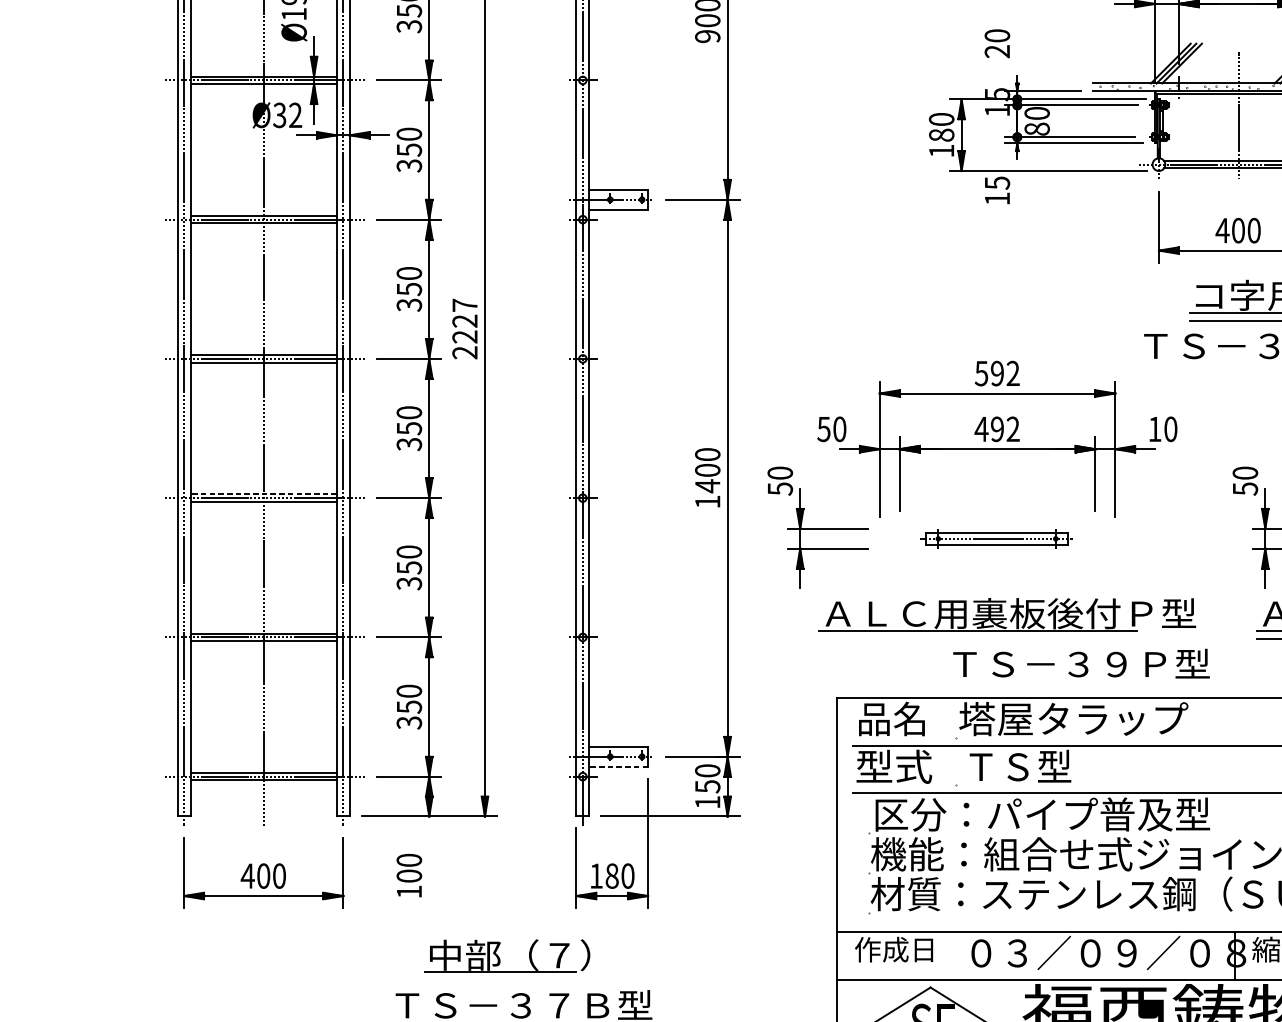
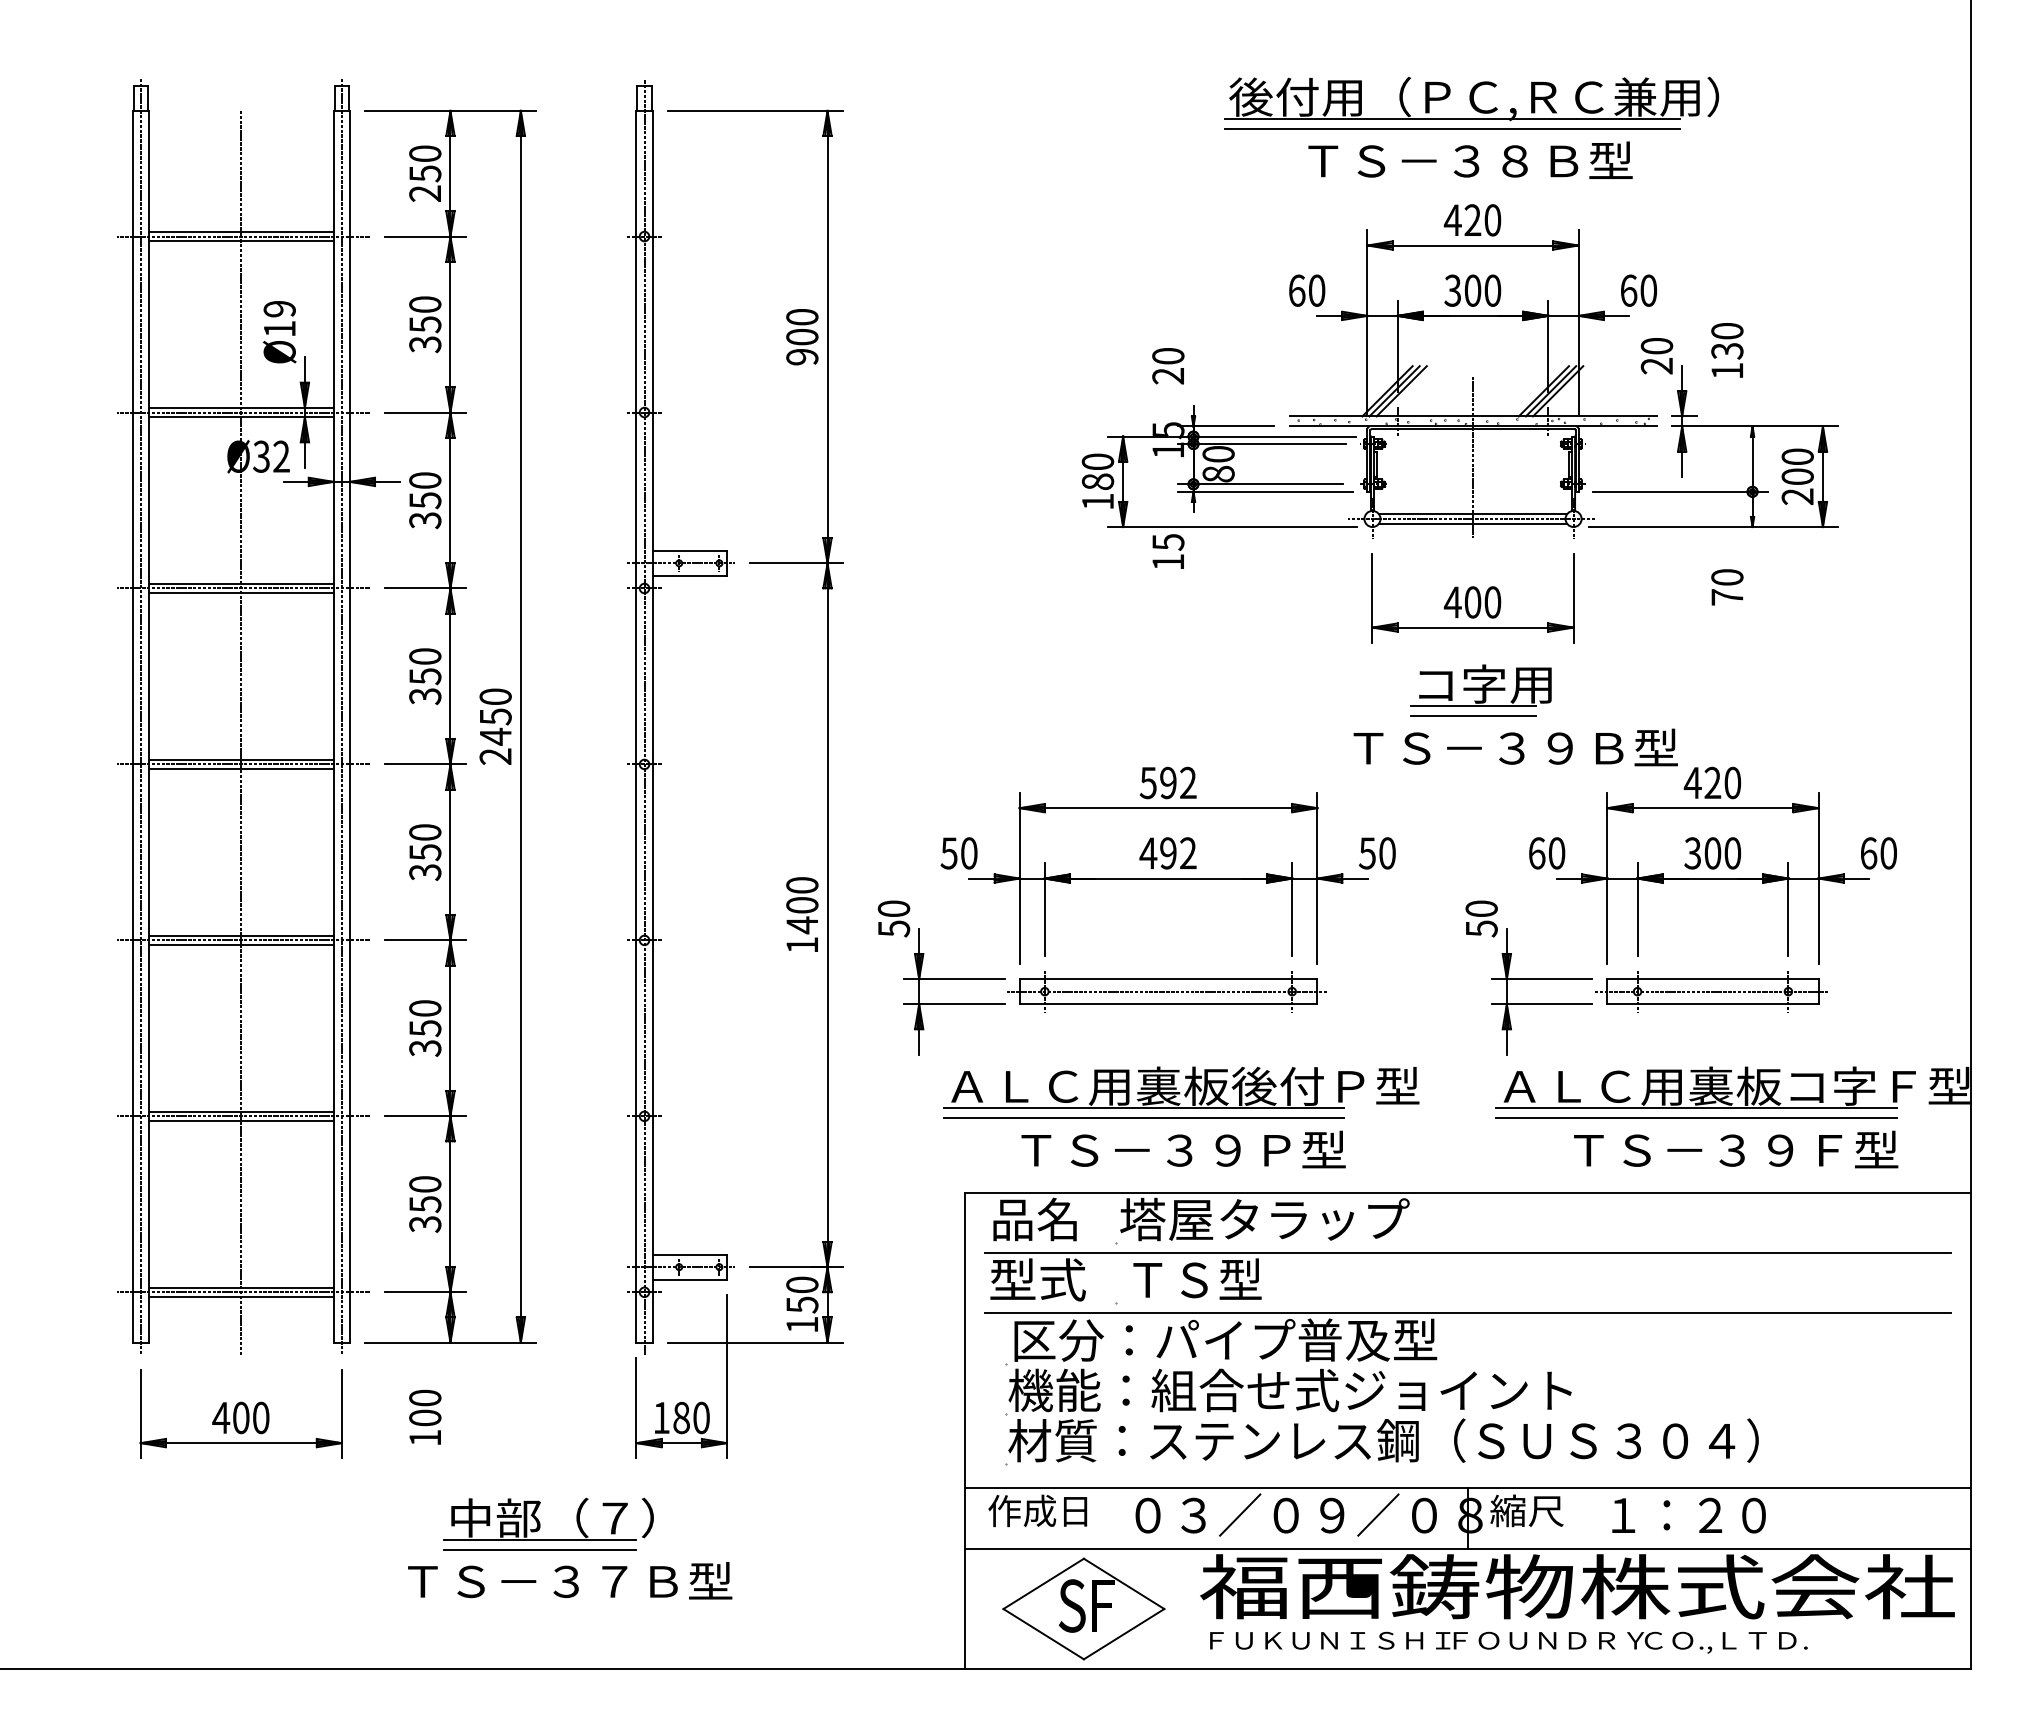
text: (464, 320) -> (495, 716), 2227 -> 2450
text: (1154, 429) -> (1366, 853), 10 -> 50
line: (263, 494) -> (241, 935), dashed -> solid
part: (995, 538) -> (1166, 991), size x1.67
line: (977, 639) -> (1143, 1118), added
text: (1081, 663) -> (1183, 1149), moved
line: (618, 766) -> (689, 1279), dashed -> solid
line: (500, 980) -> (540, 1549), added

